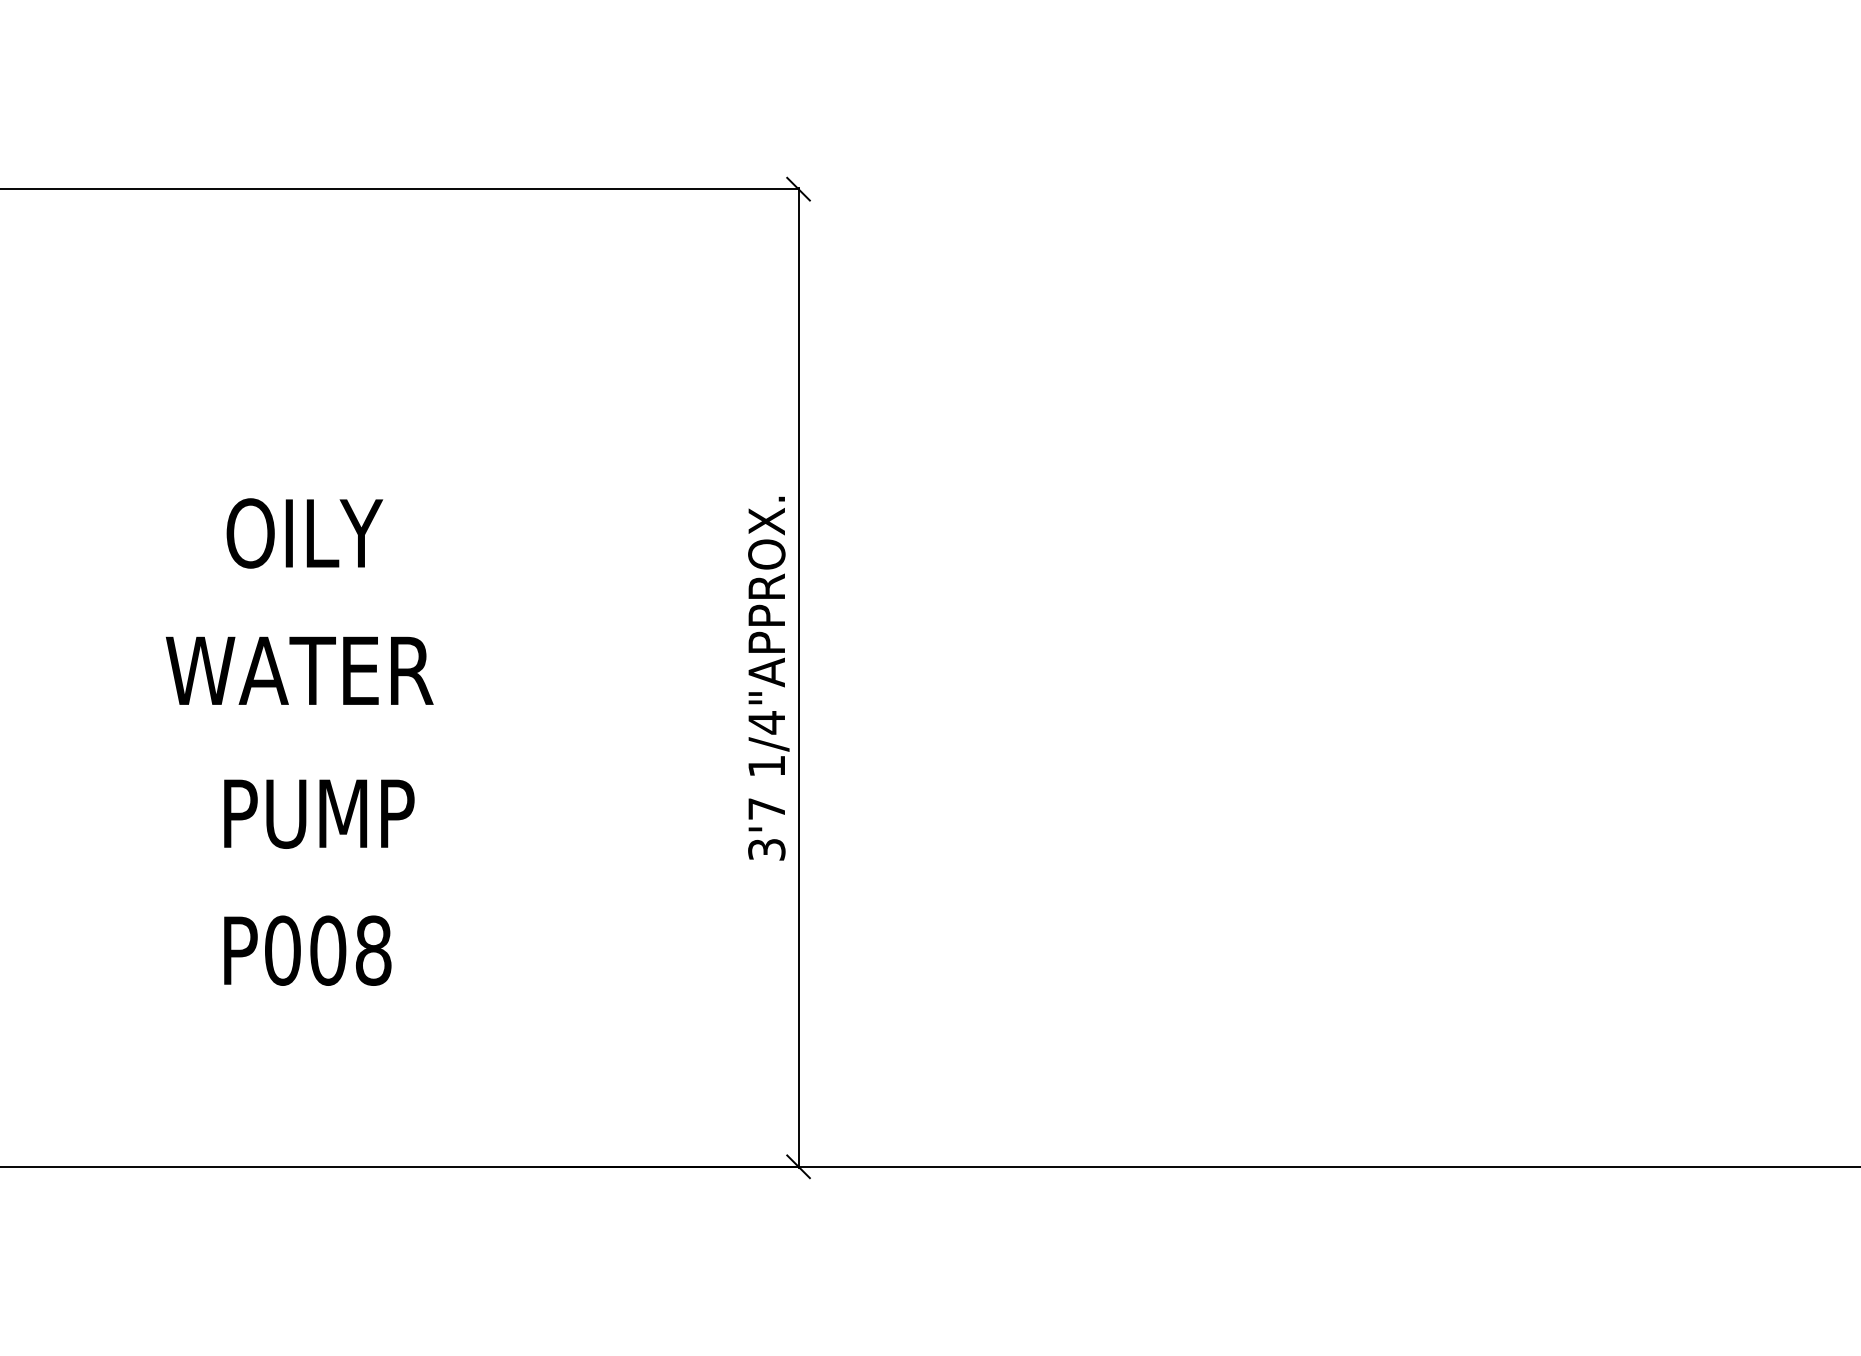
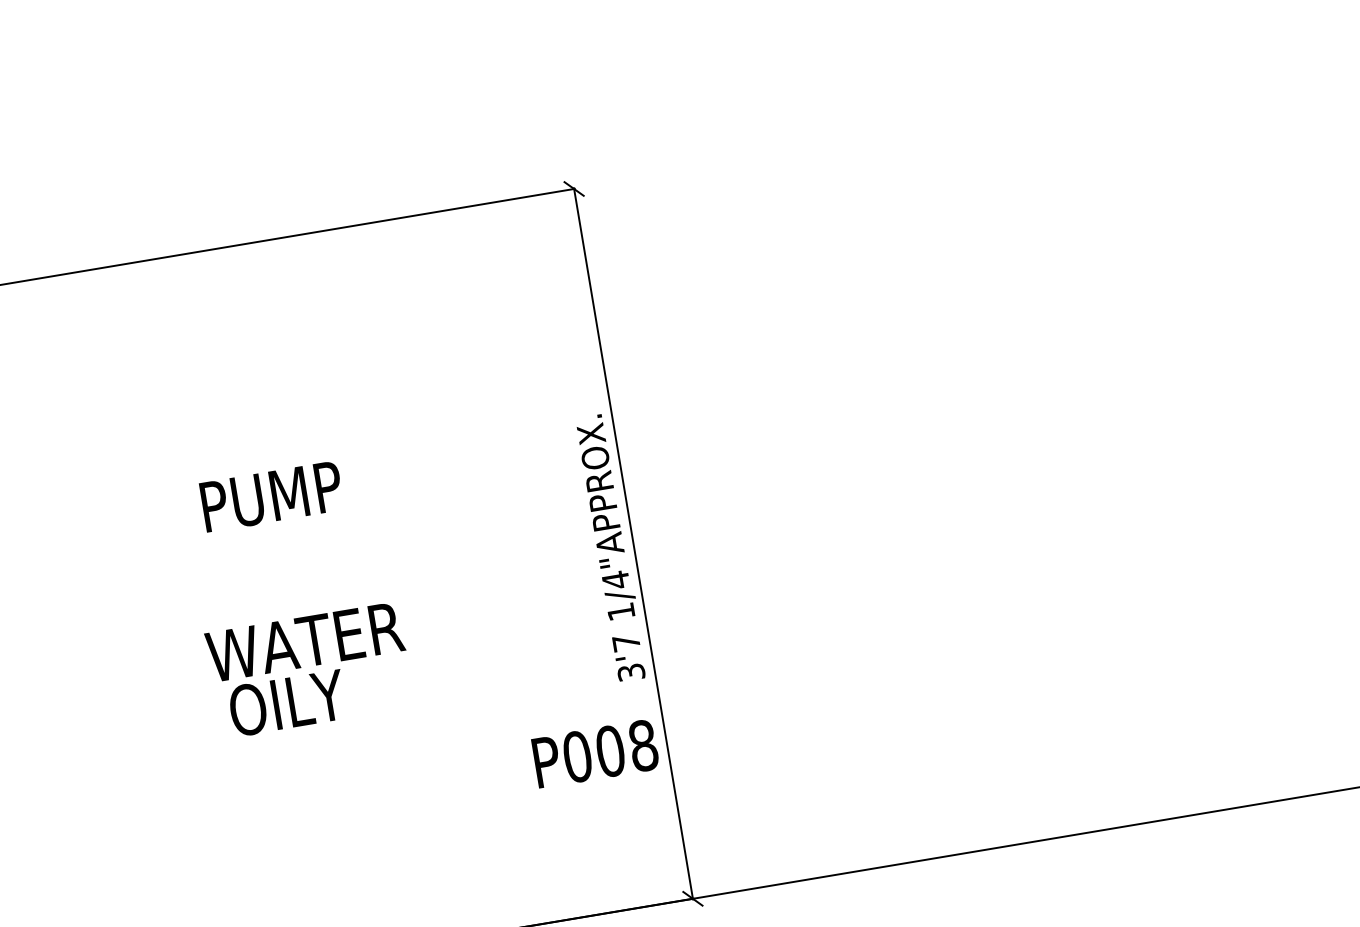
text: (323, 533) -> (271, 496), OILY -> PUMP
text: (299, 670) -> (305, 641), moved
text: (317, 813) -> (300, 700), PUMP -> OILY
text: (307, 950) -> (595, 753), moved

